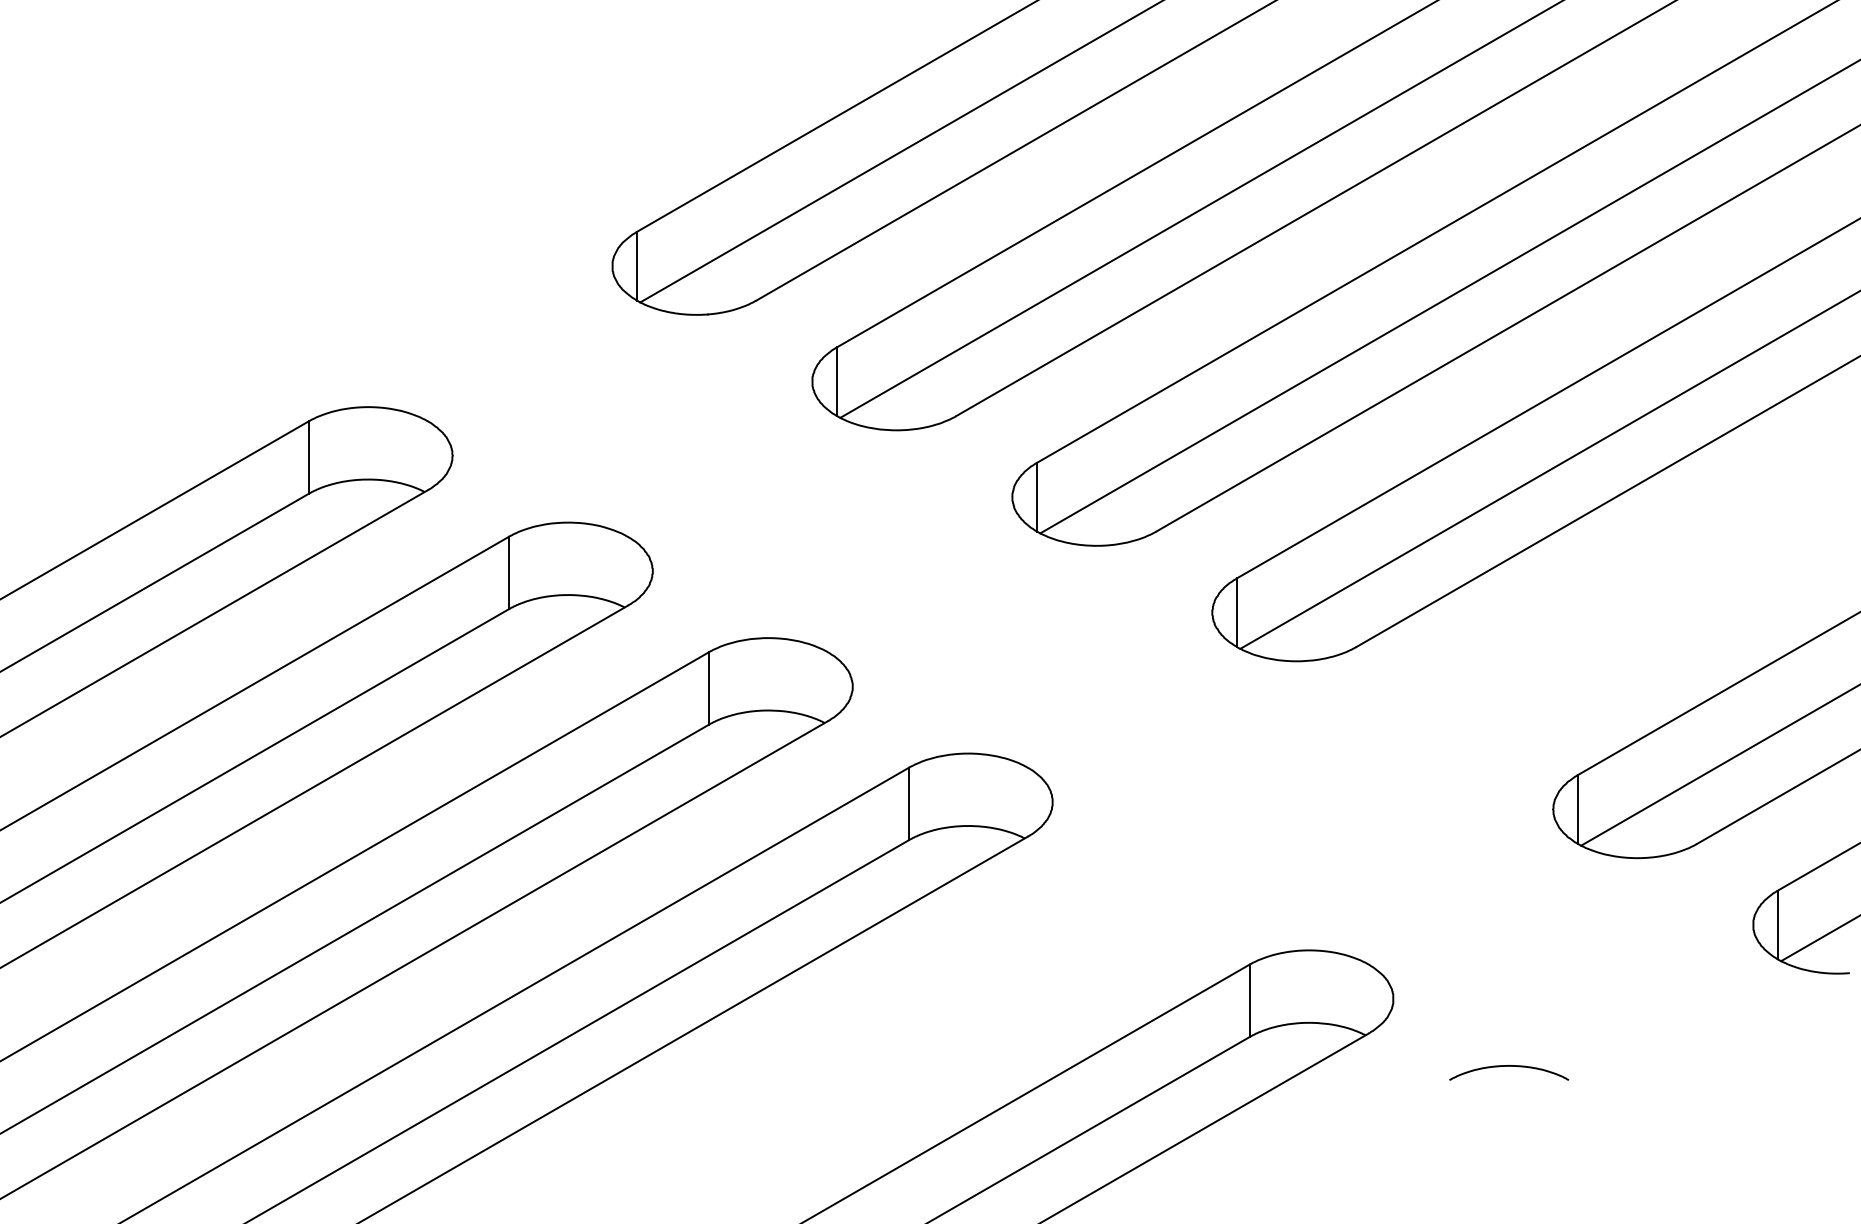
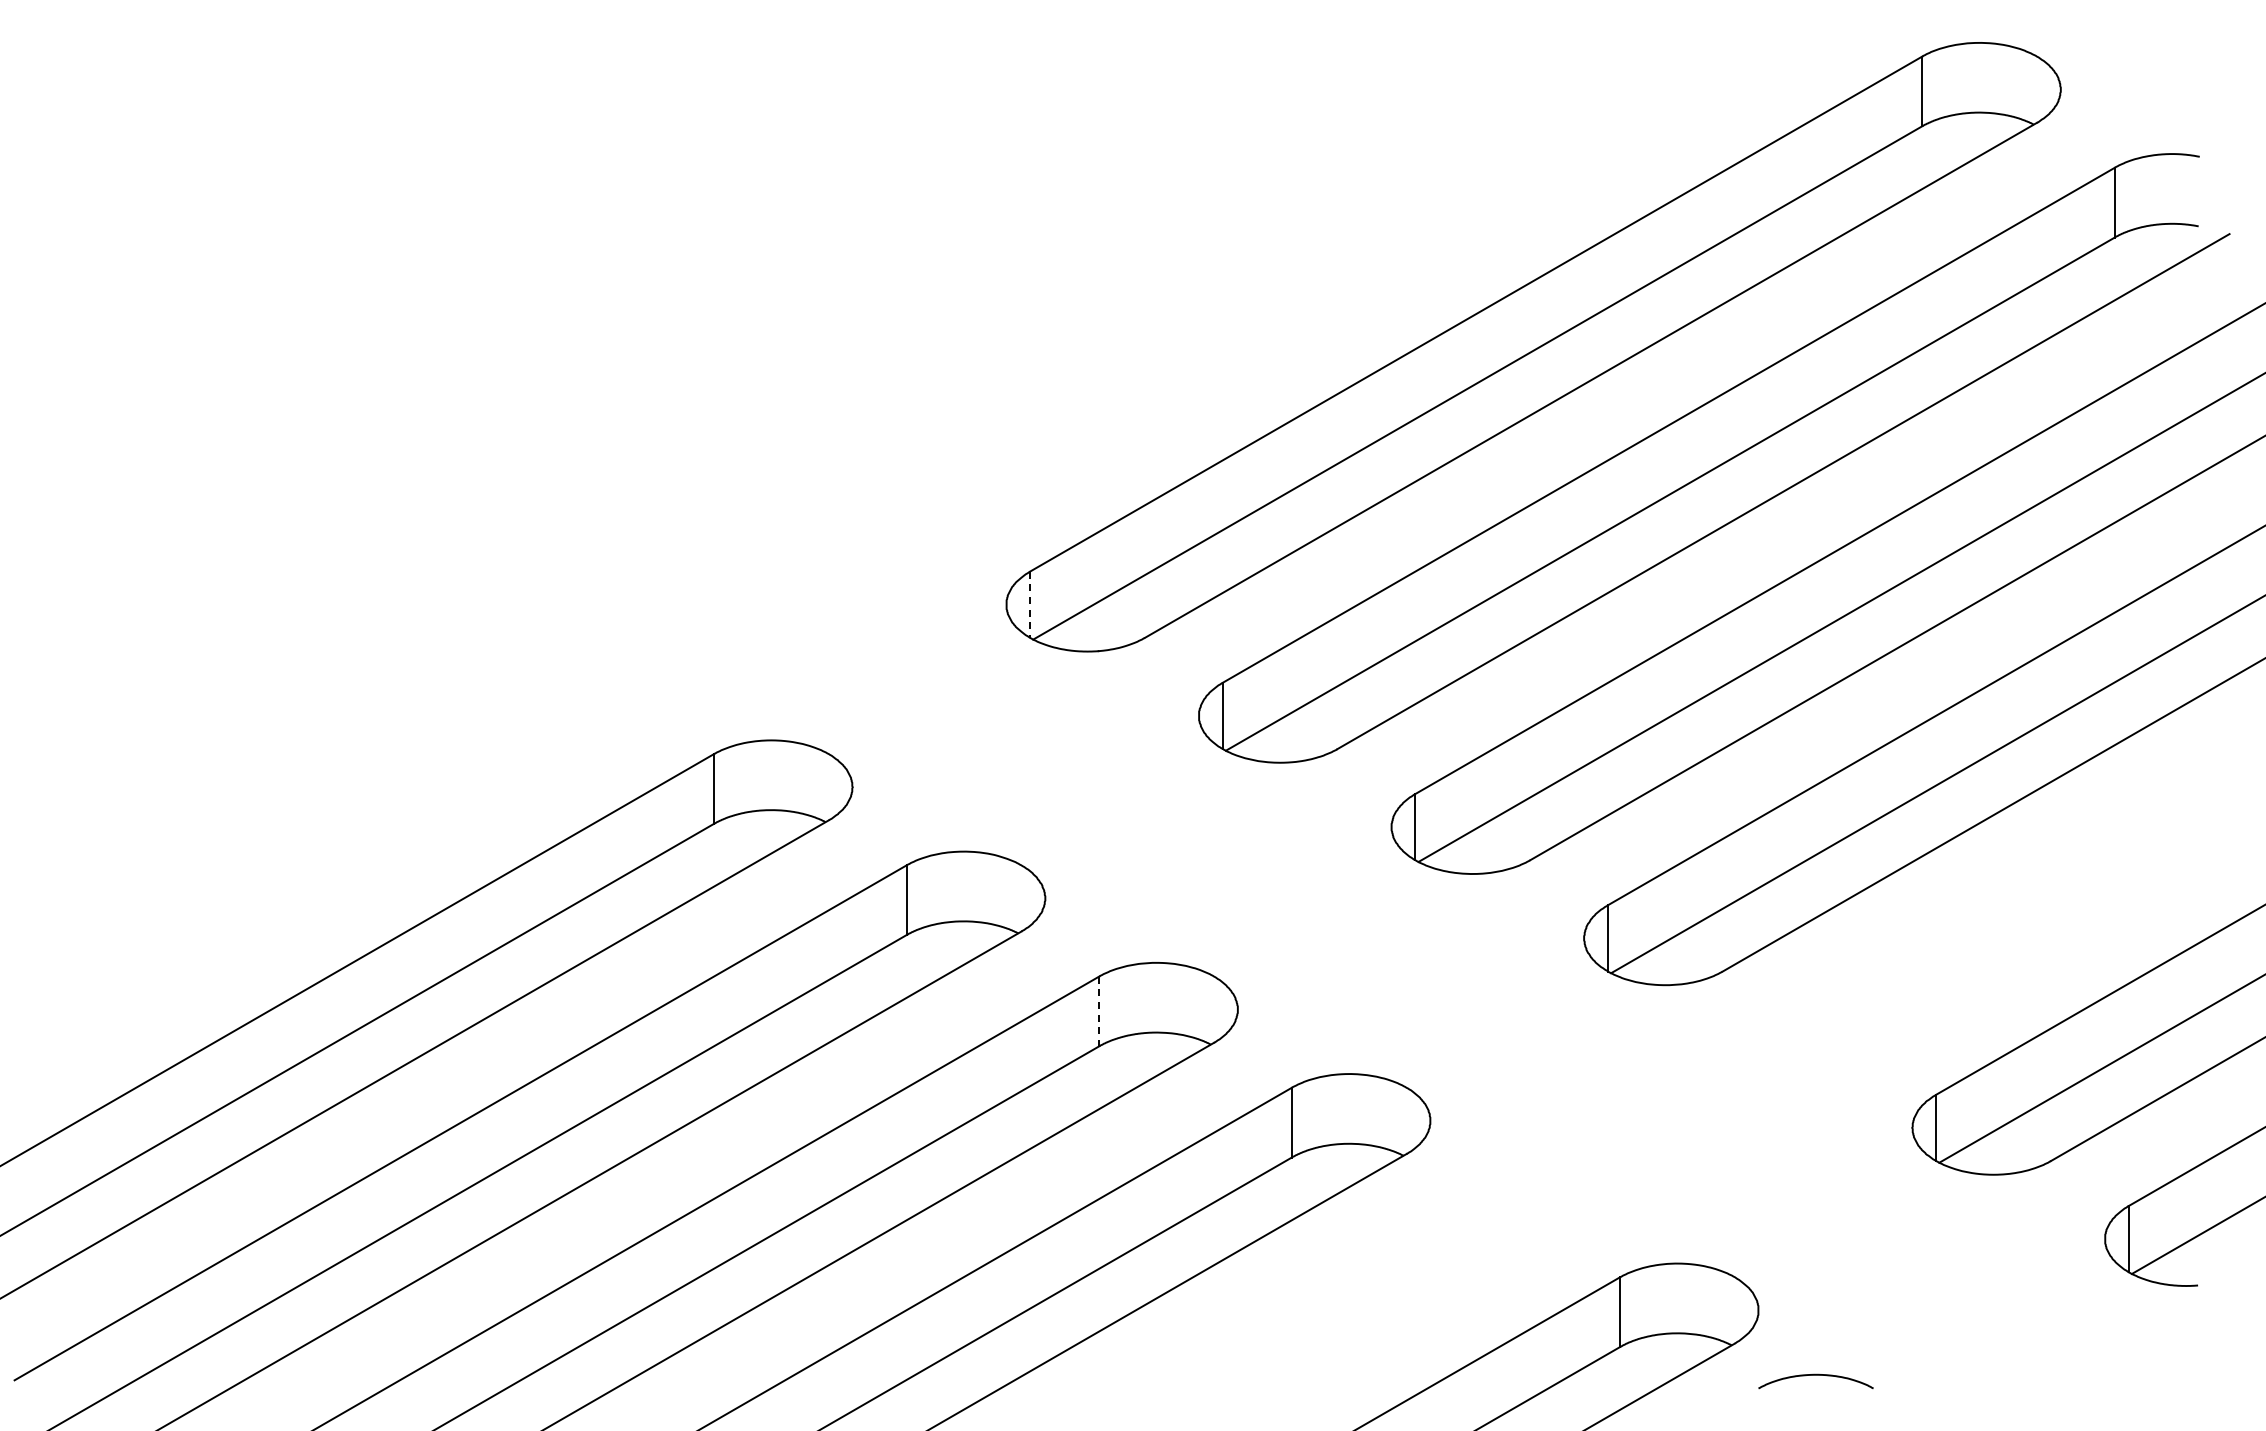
line: (637, 267) -> (1030, 605), solid -> dashed
line: (709, 688) -> (1099, 1011), solid -> dashed
curve: (1508, 1066) -> (1815, 1375), moved

